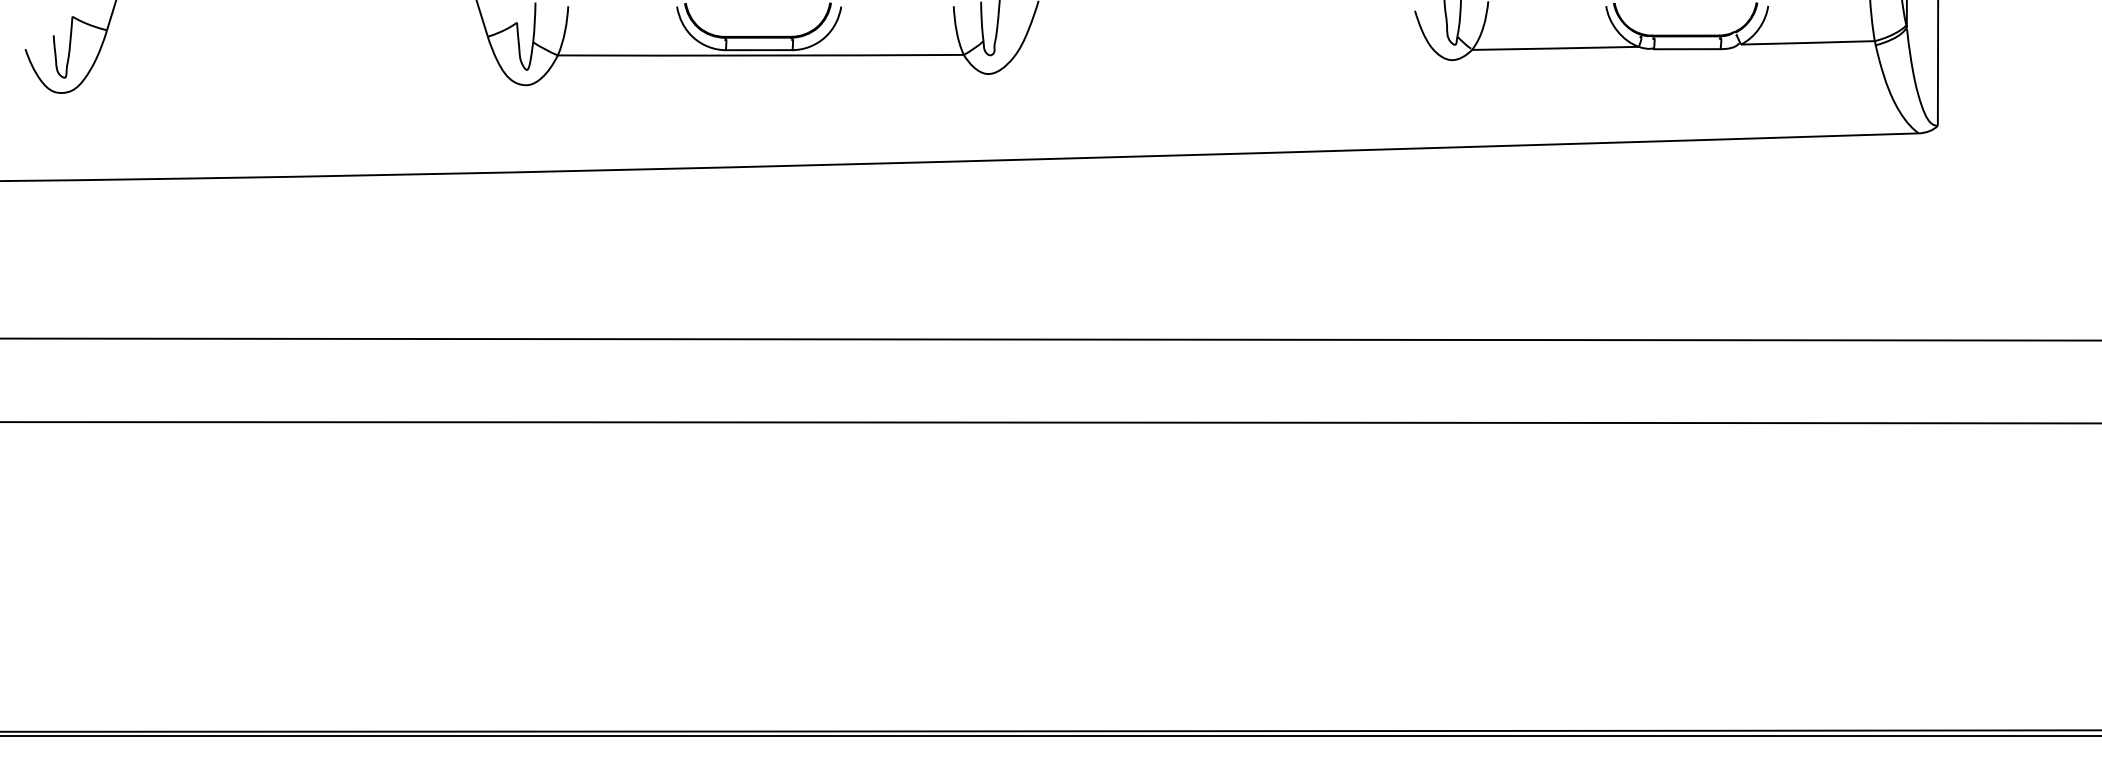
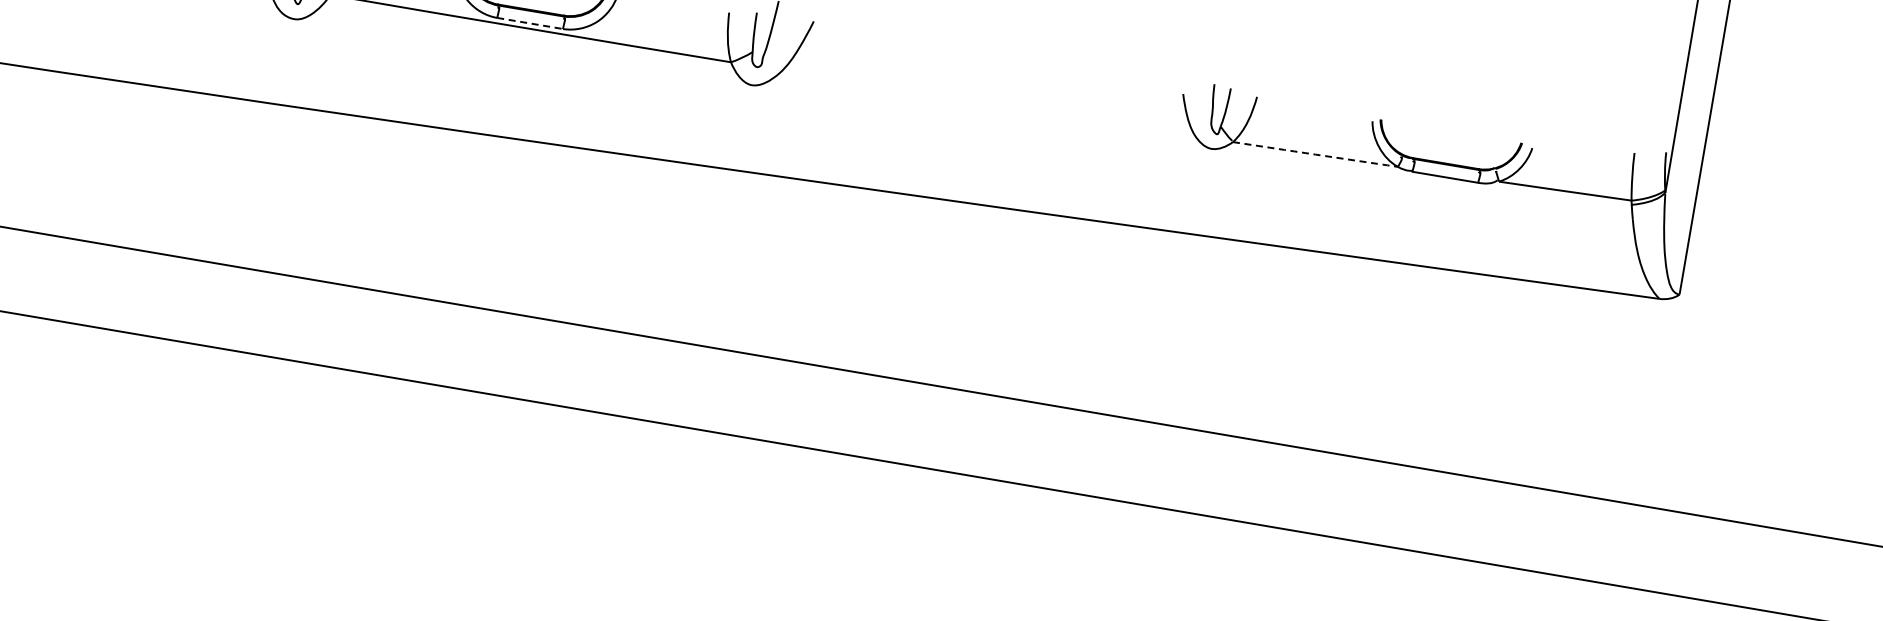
arc: (1555, 48) -> (1315, 154), solid -> dashed
line: (759, 50) -> (530, 23), solid -> dashed

